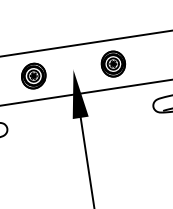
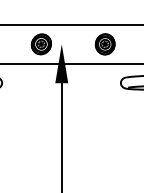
part: (112, 64) -> (104, 44), moved
part: (33, 76) -> (41, 44), moved

